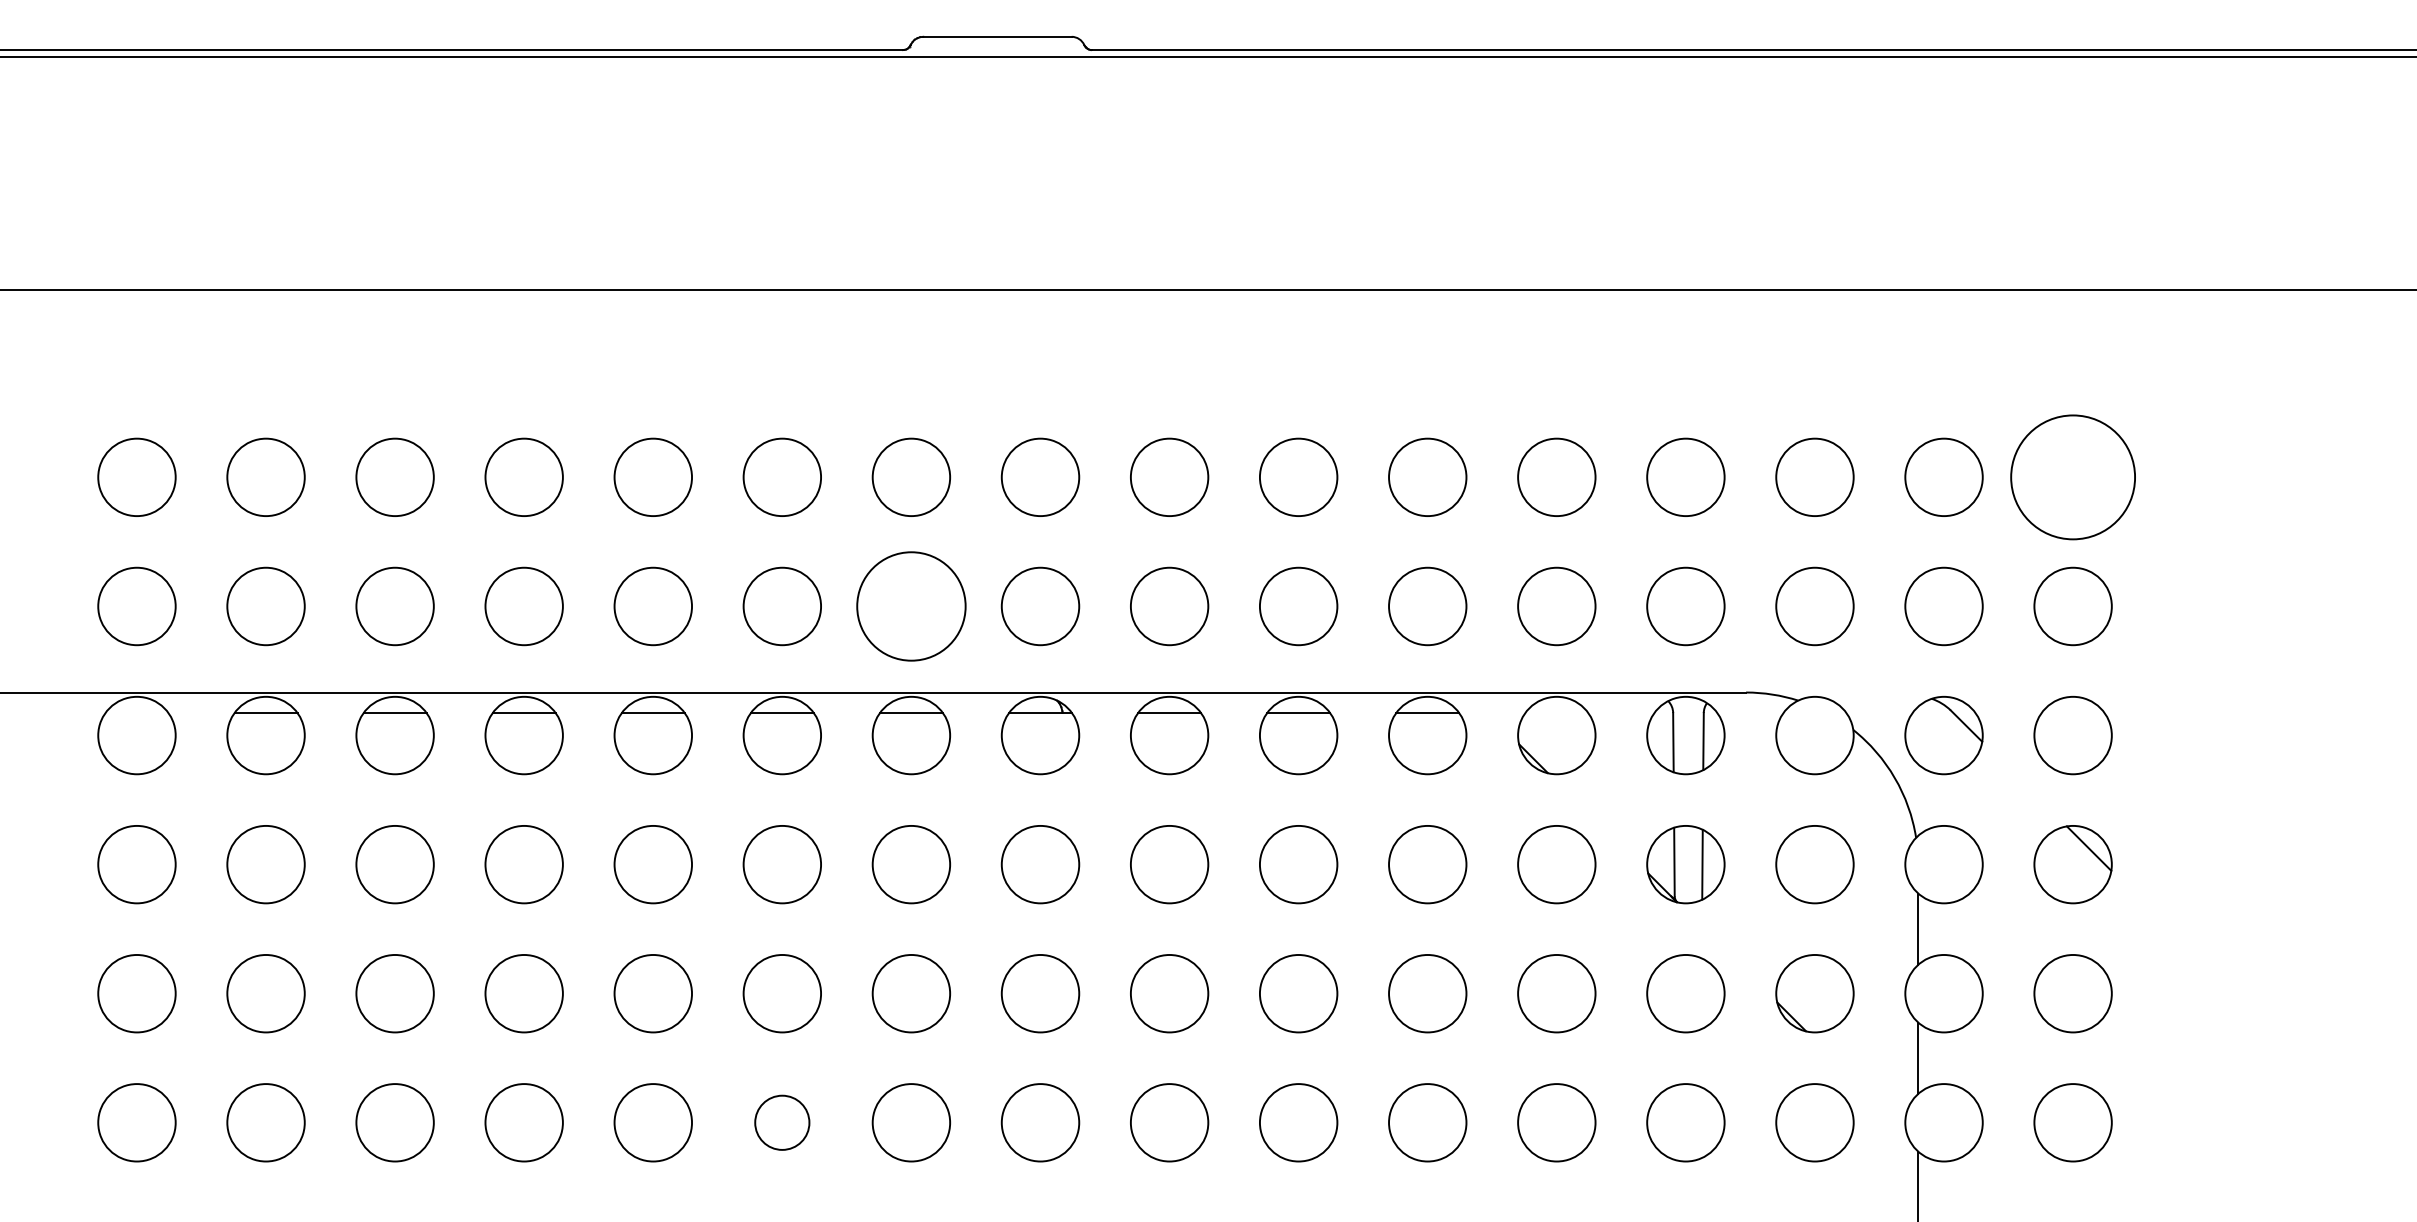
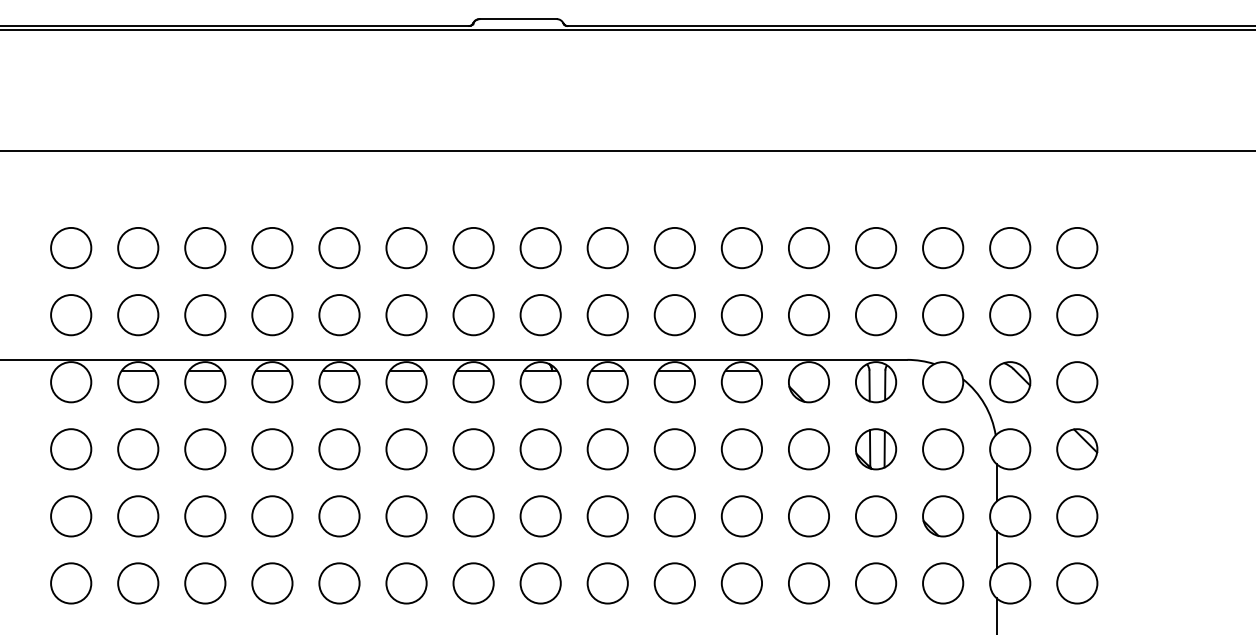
circle: (2073, 476) -> (1077, 247), size x0.62
circle: (911, 607) -> (473, 315), size x0.71
circle: (782, 1122) -> (406, 583), size x1.43

